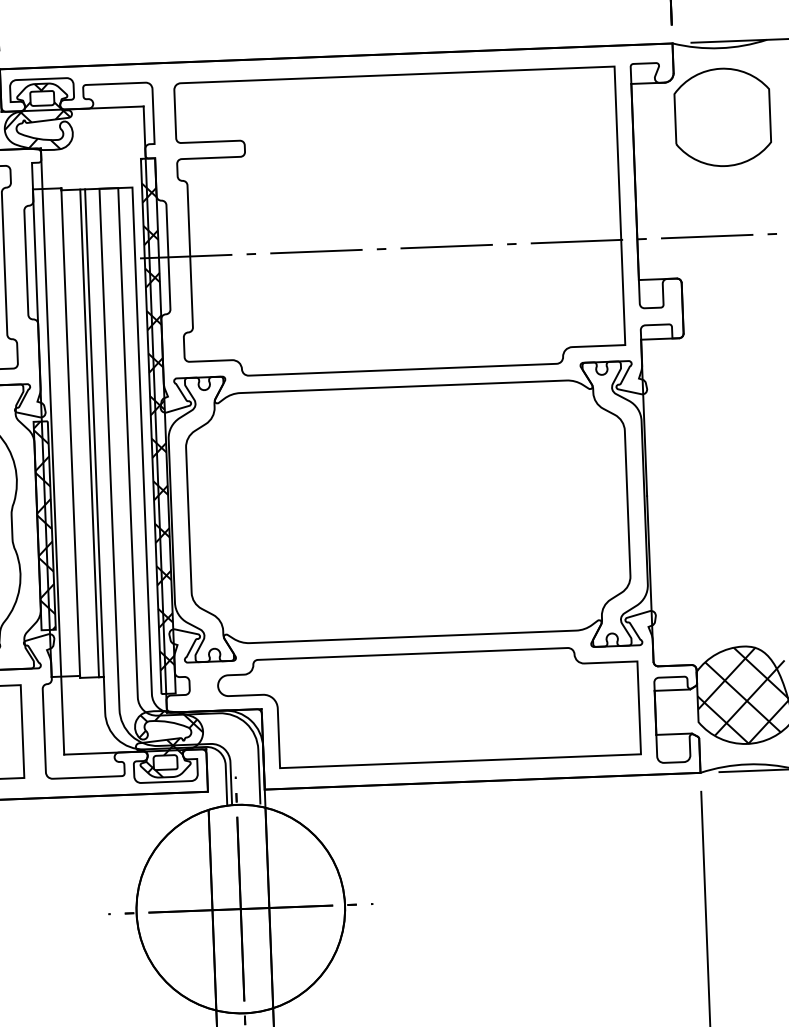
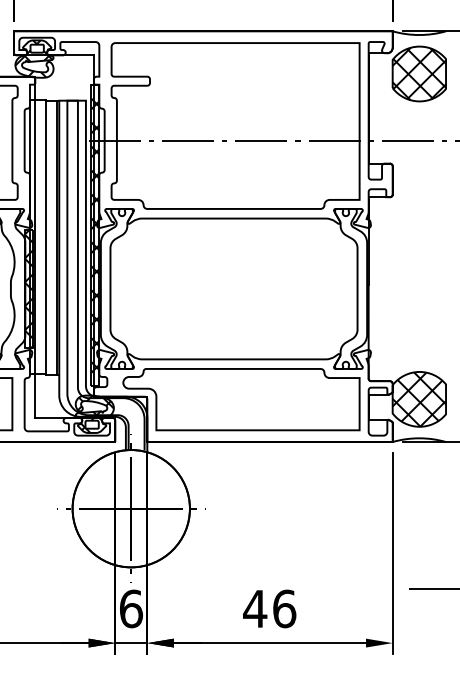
hatch: (723, 116) -> (419, 73), added

